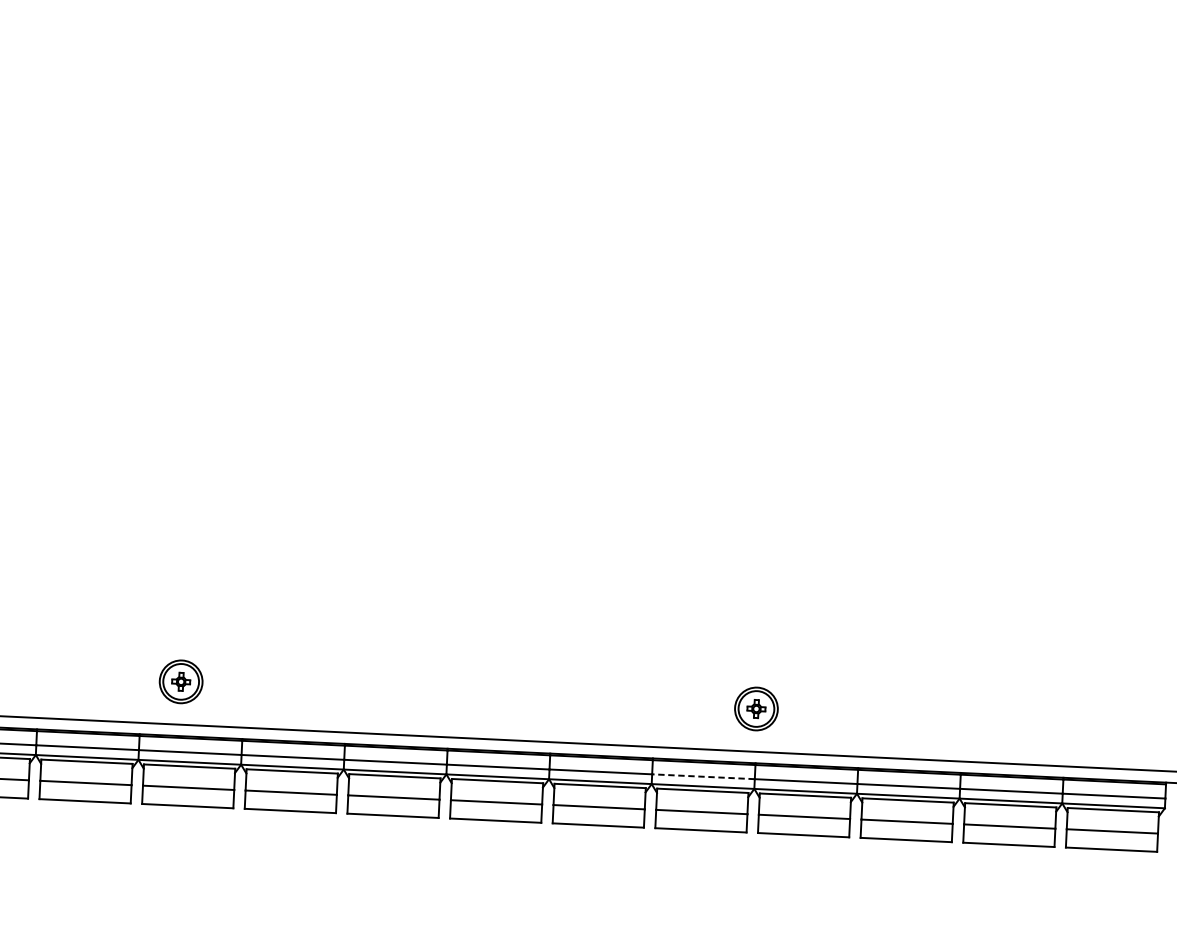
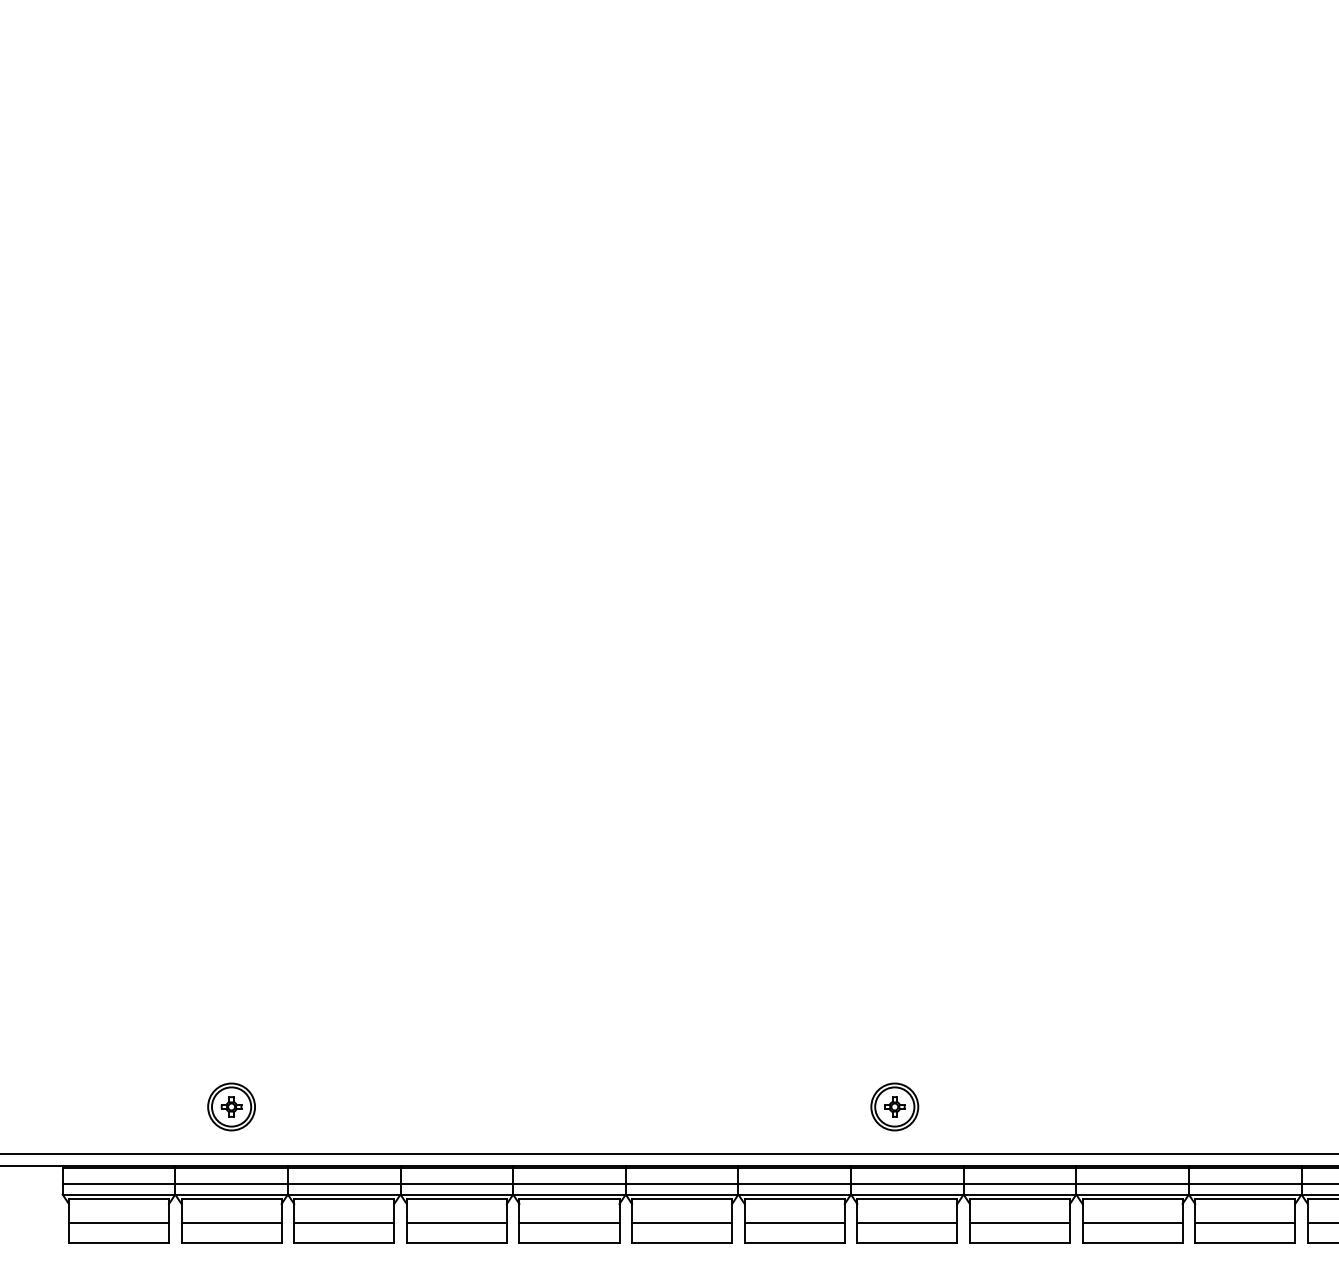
part: (181, 681) -> (231, 1106), moved
part: (756, 708) -> (894, 1106), moved
line: (702, 776) -> (906, 1183), dashed -> solid

